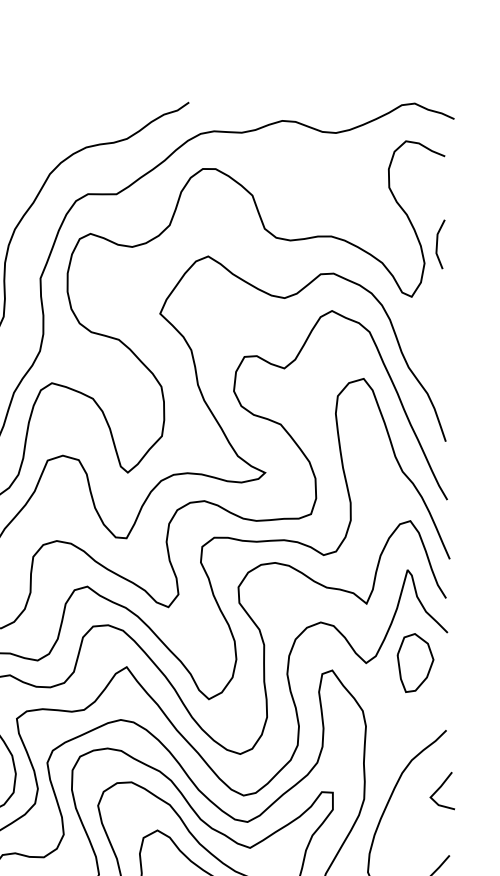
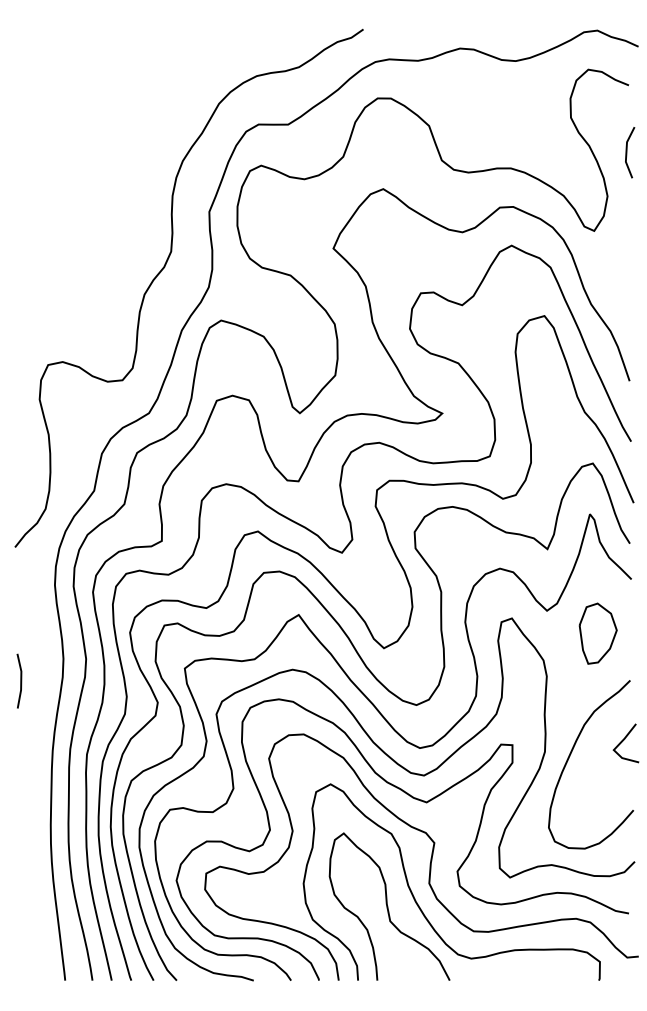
line: (438, 244) -> (627, 152), moved
part: (414, 662) -> (597, 633), moved

